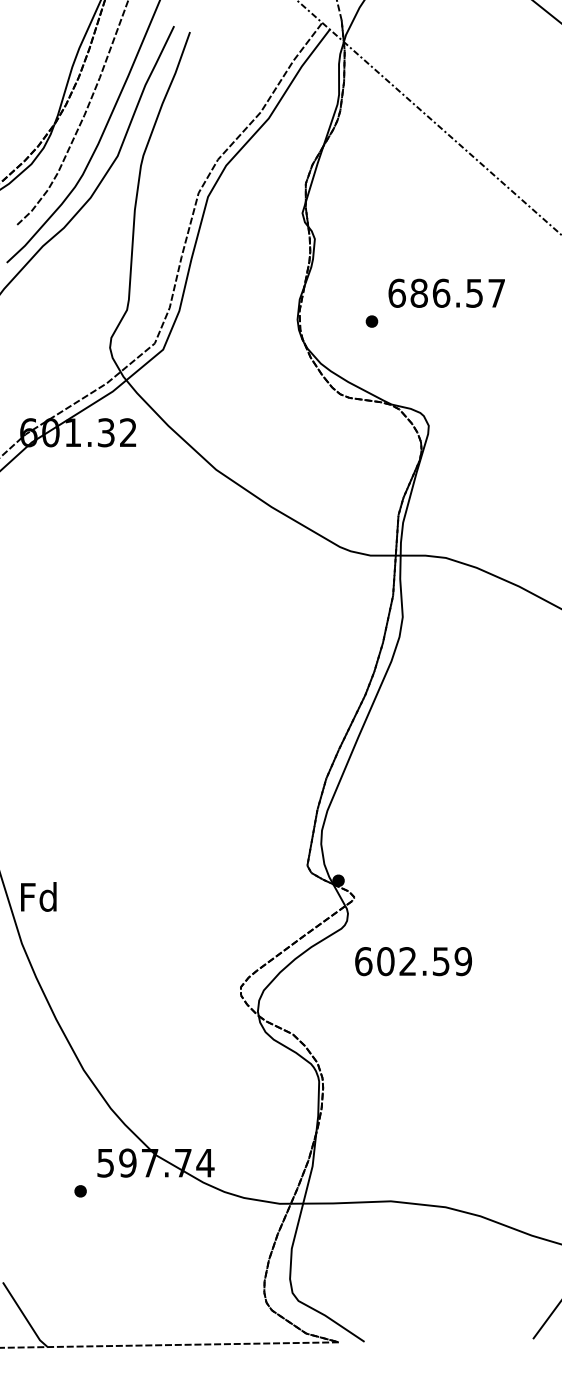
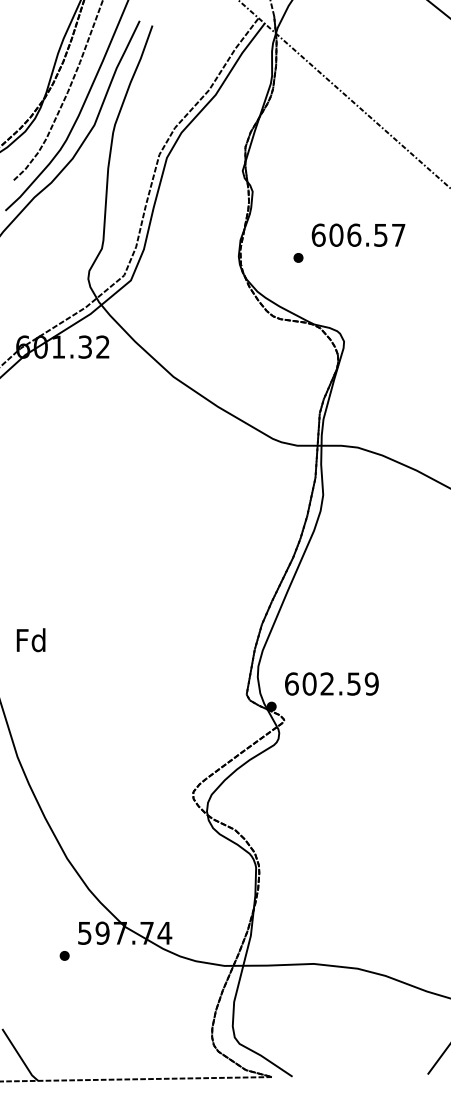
text: (419, 293) -> (336, 235), 686.57 -> 606.57
text: (38, 896) -> (30, 639), moved
text: (413, 961) -> (331, 683), moved

